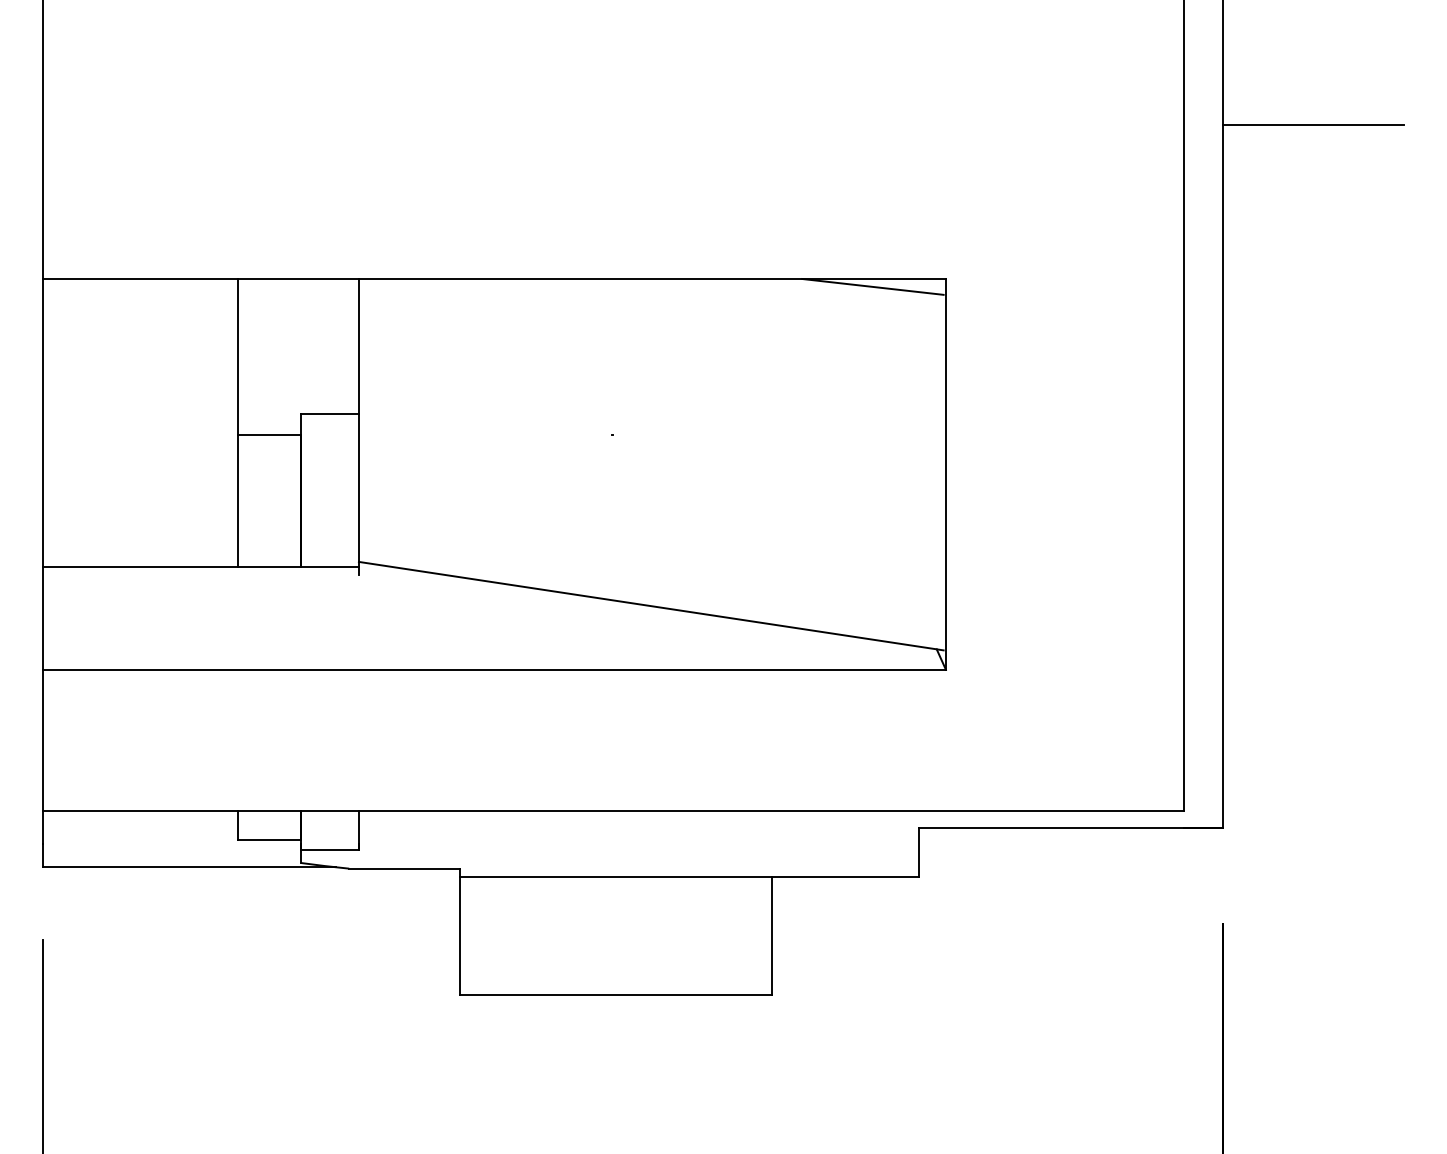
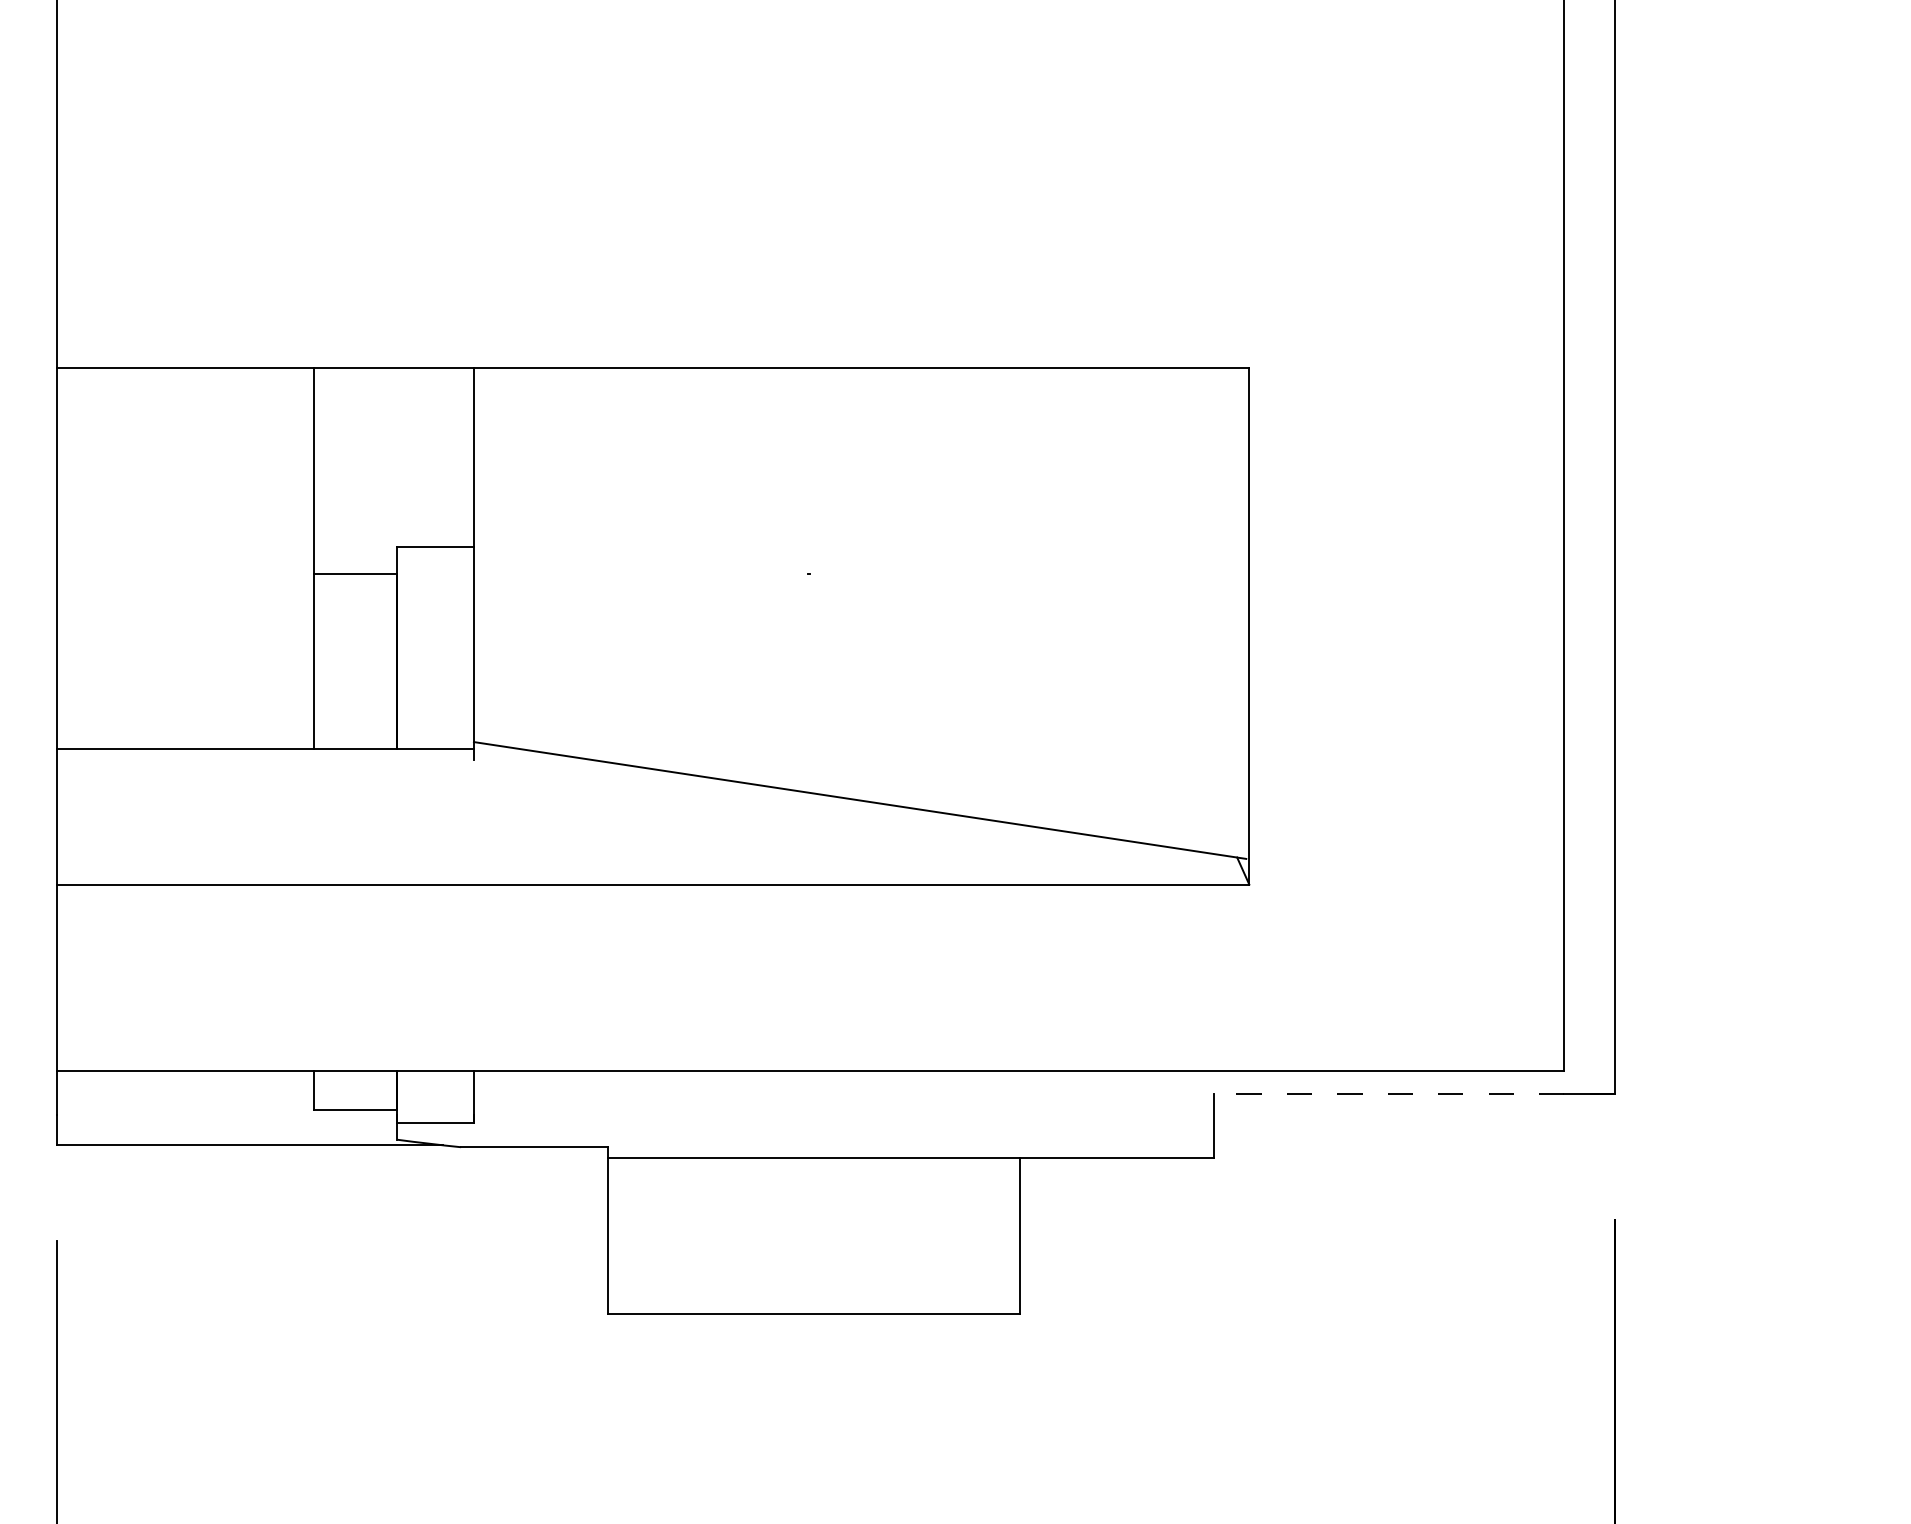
line: (1312, 124) -> (1733, 164), removed
line: (872, 286) -> (1152, 378), removed
line: (1071, 828) -> (1414, 1094), solid -> dashed

